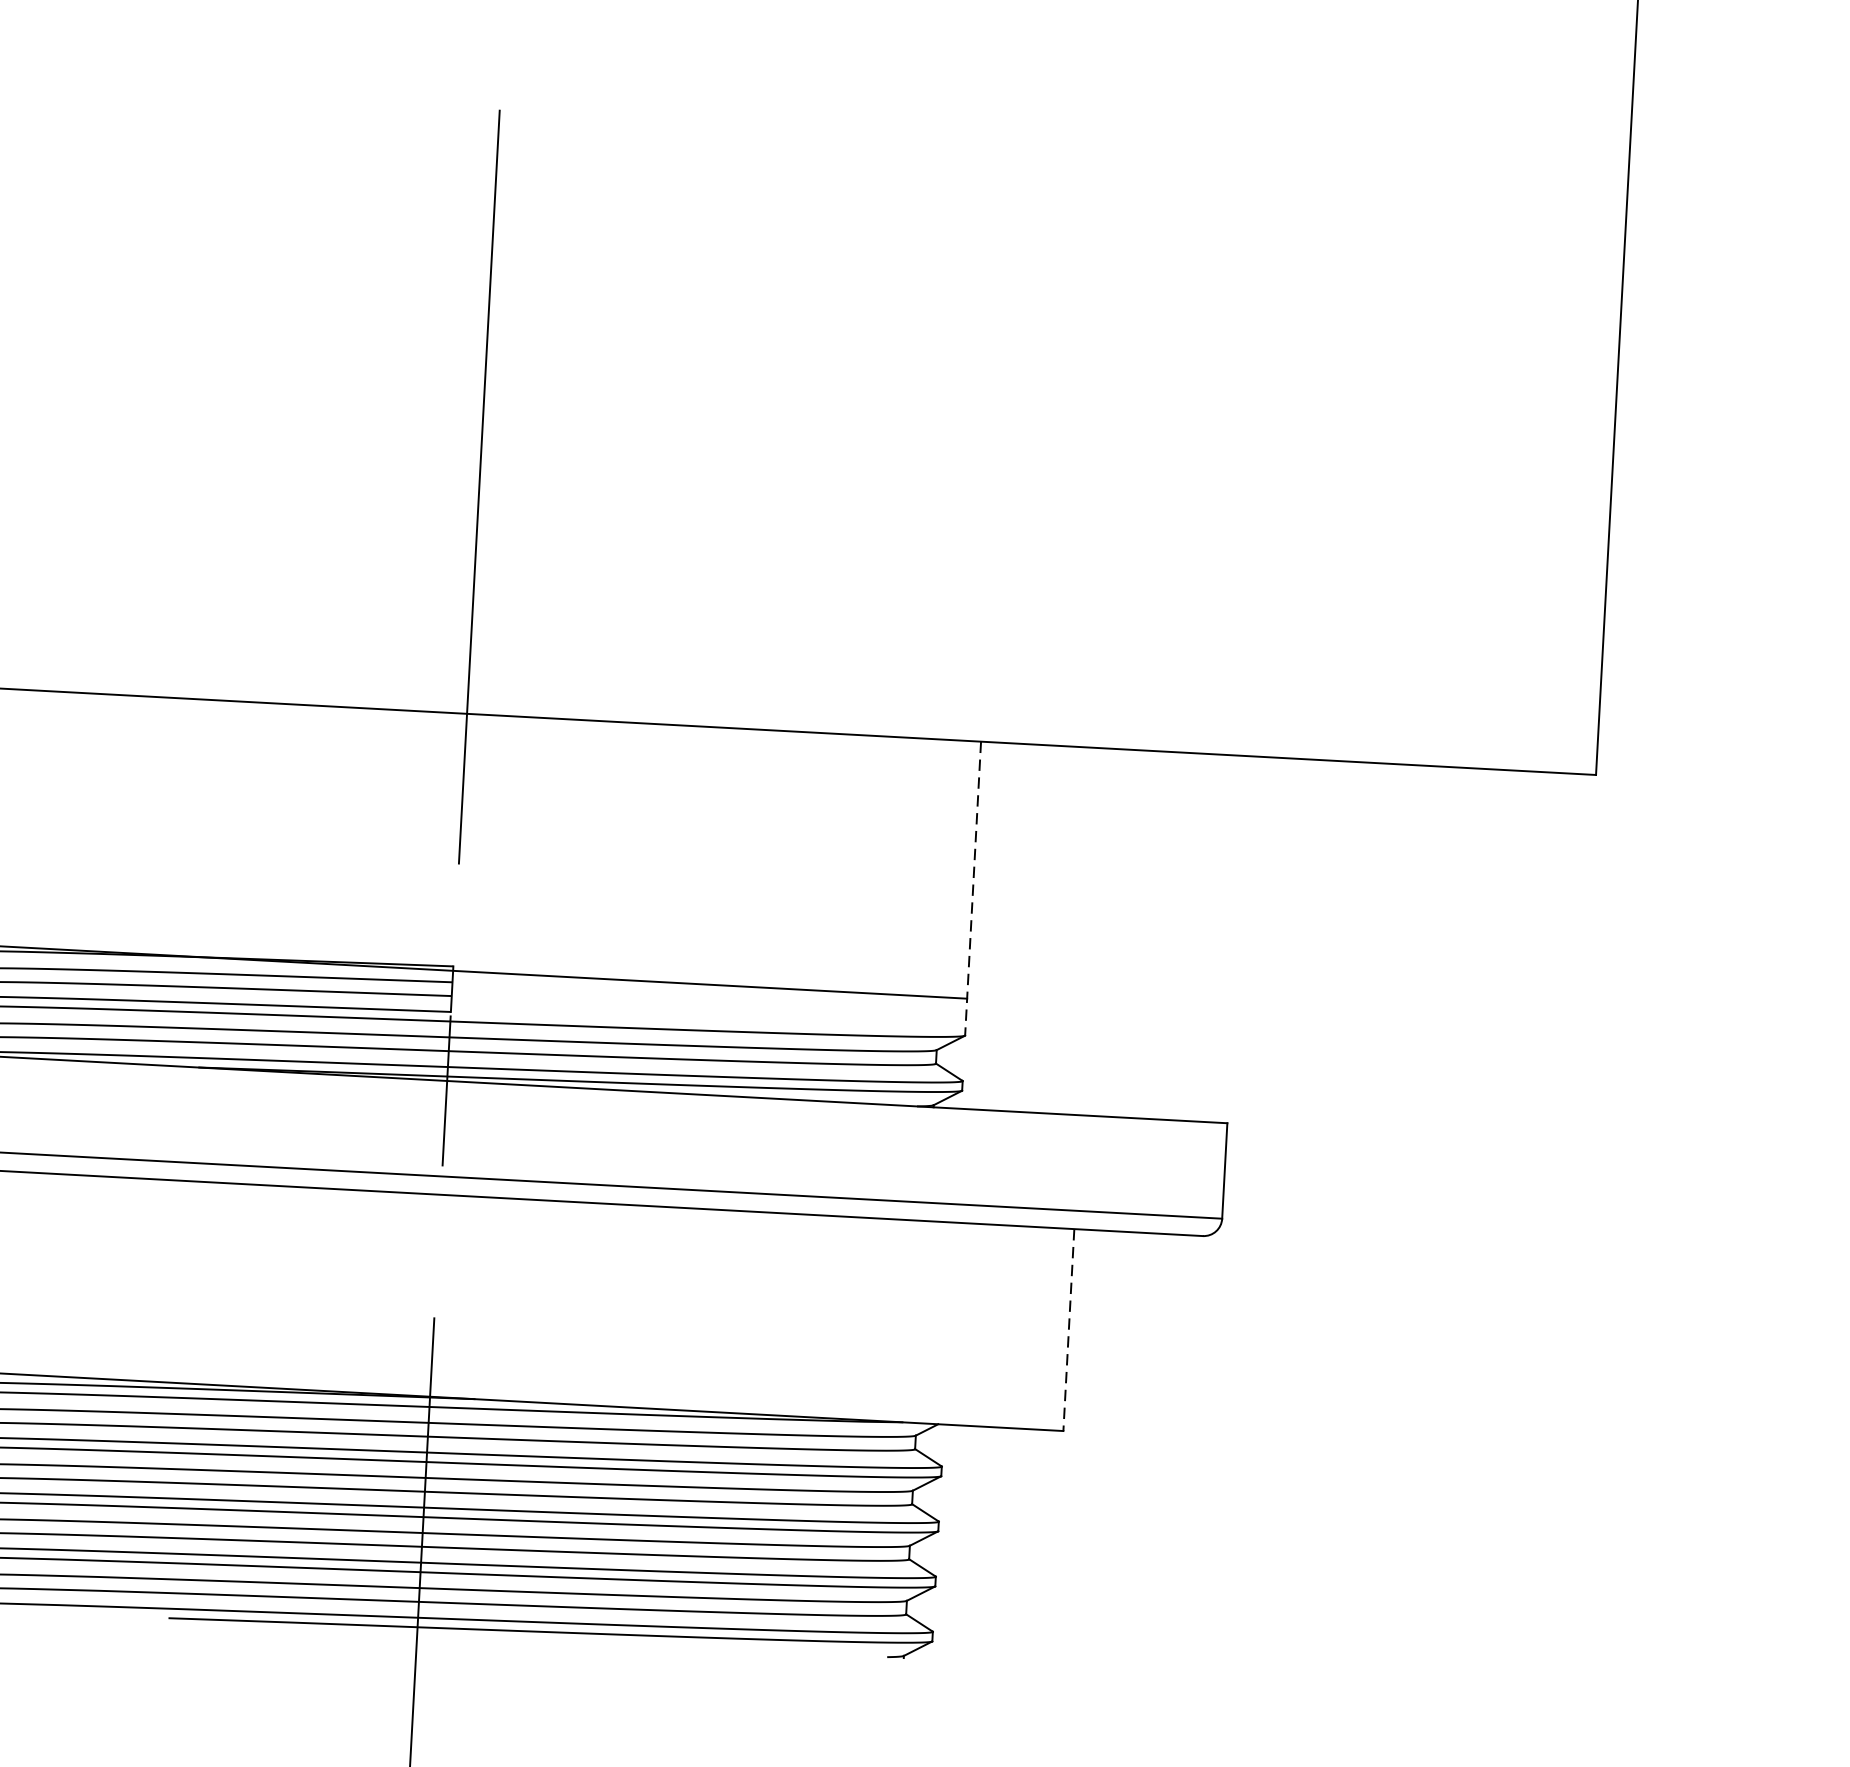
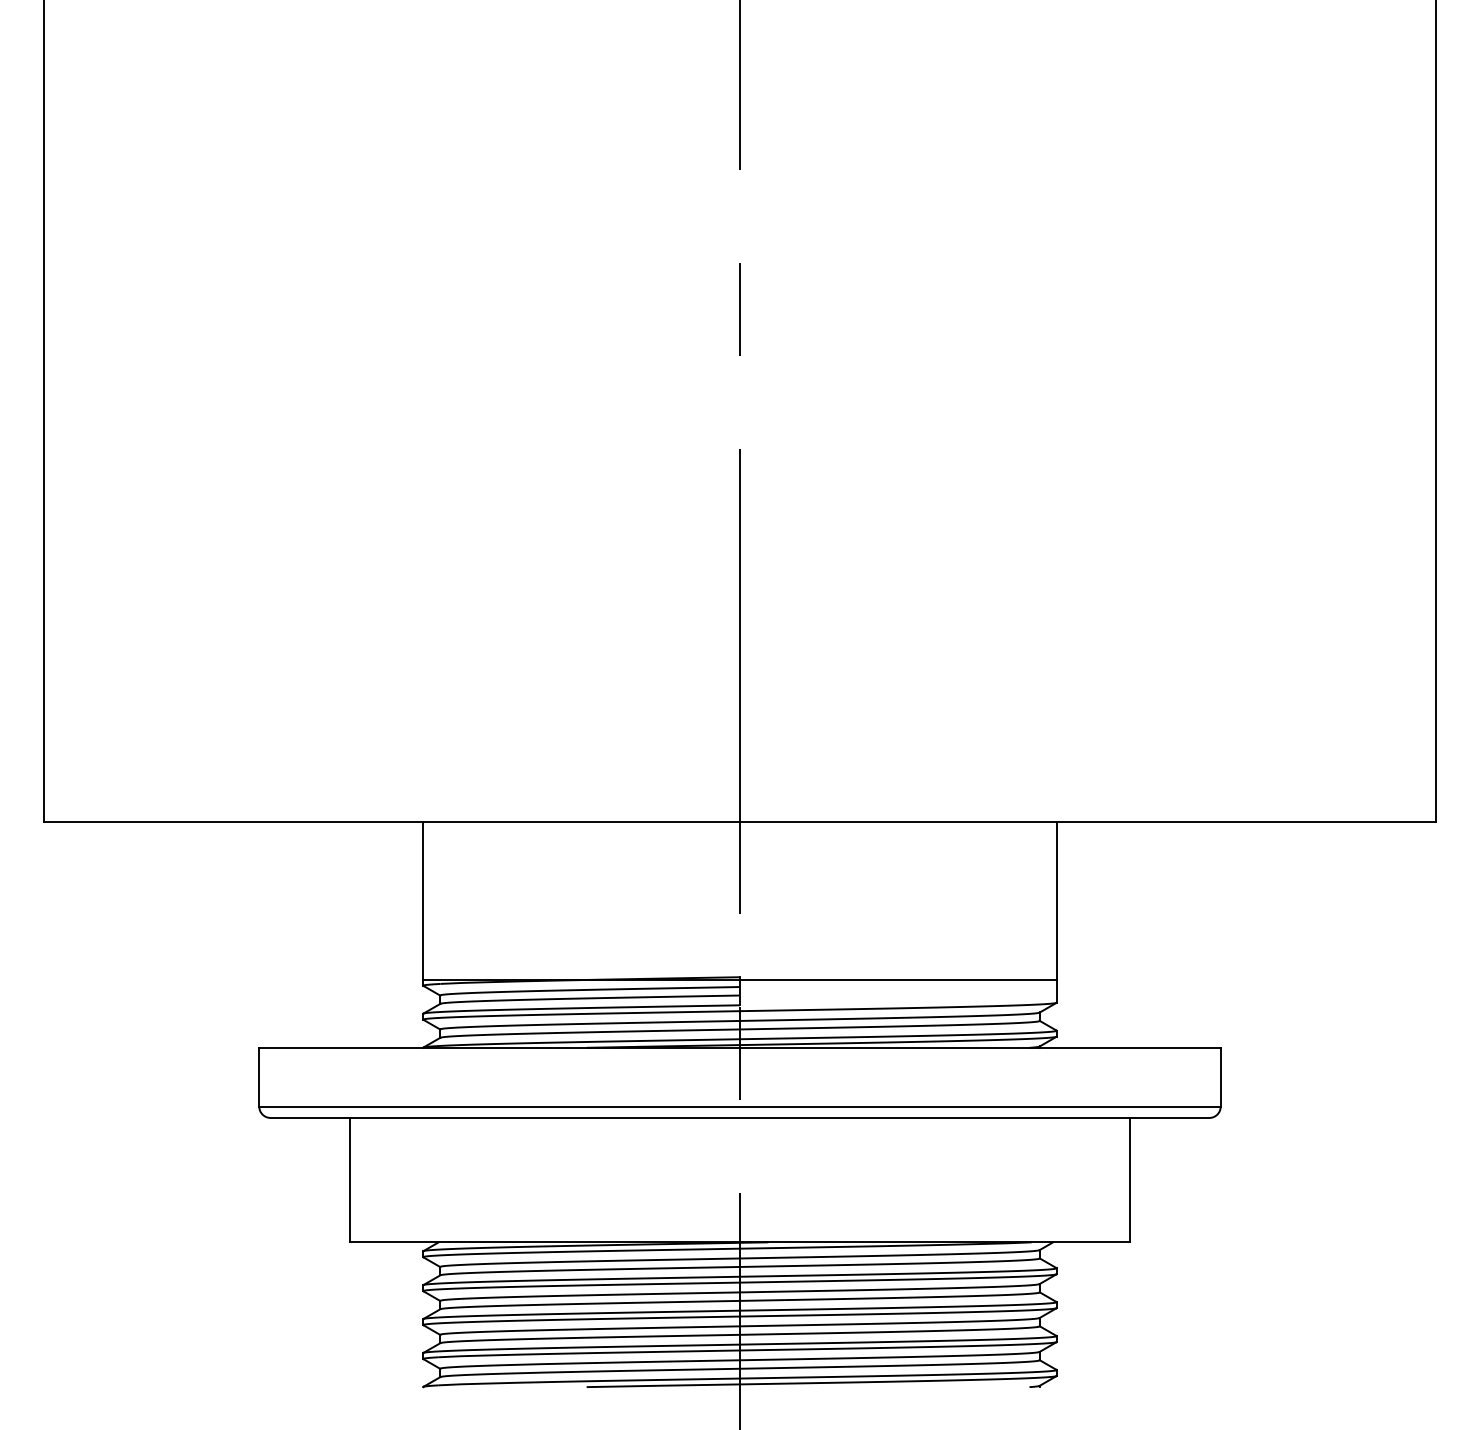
line: (972, 889) -> (1056, 912), dashed -> solid
line: (1069, 1330) -> (1130, 1180), dashed -> solid

